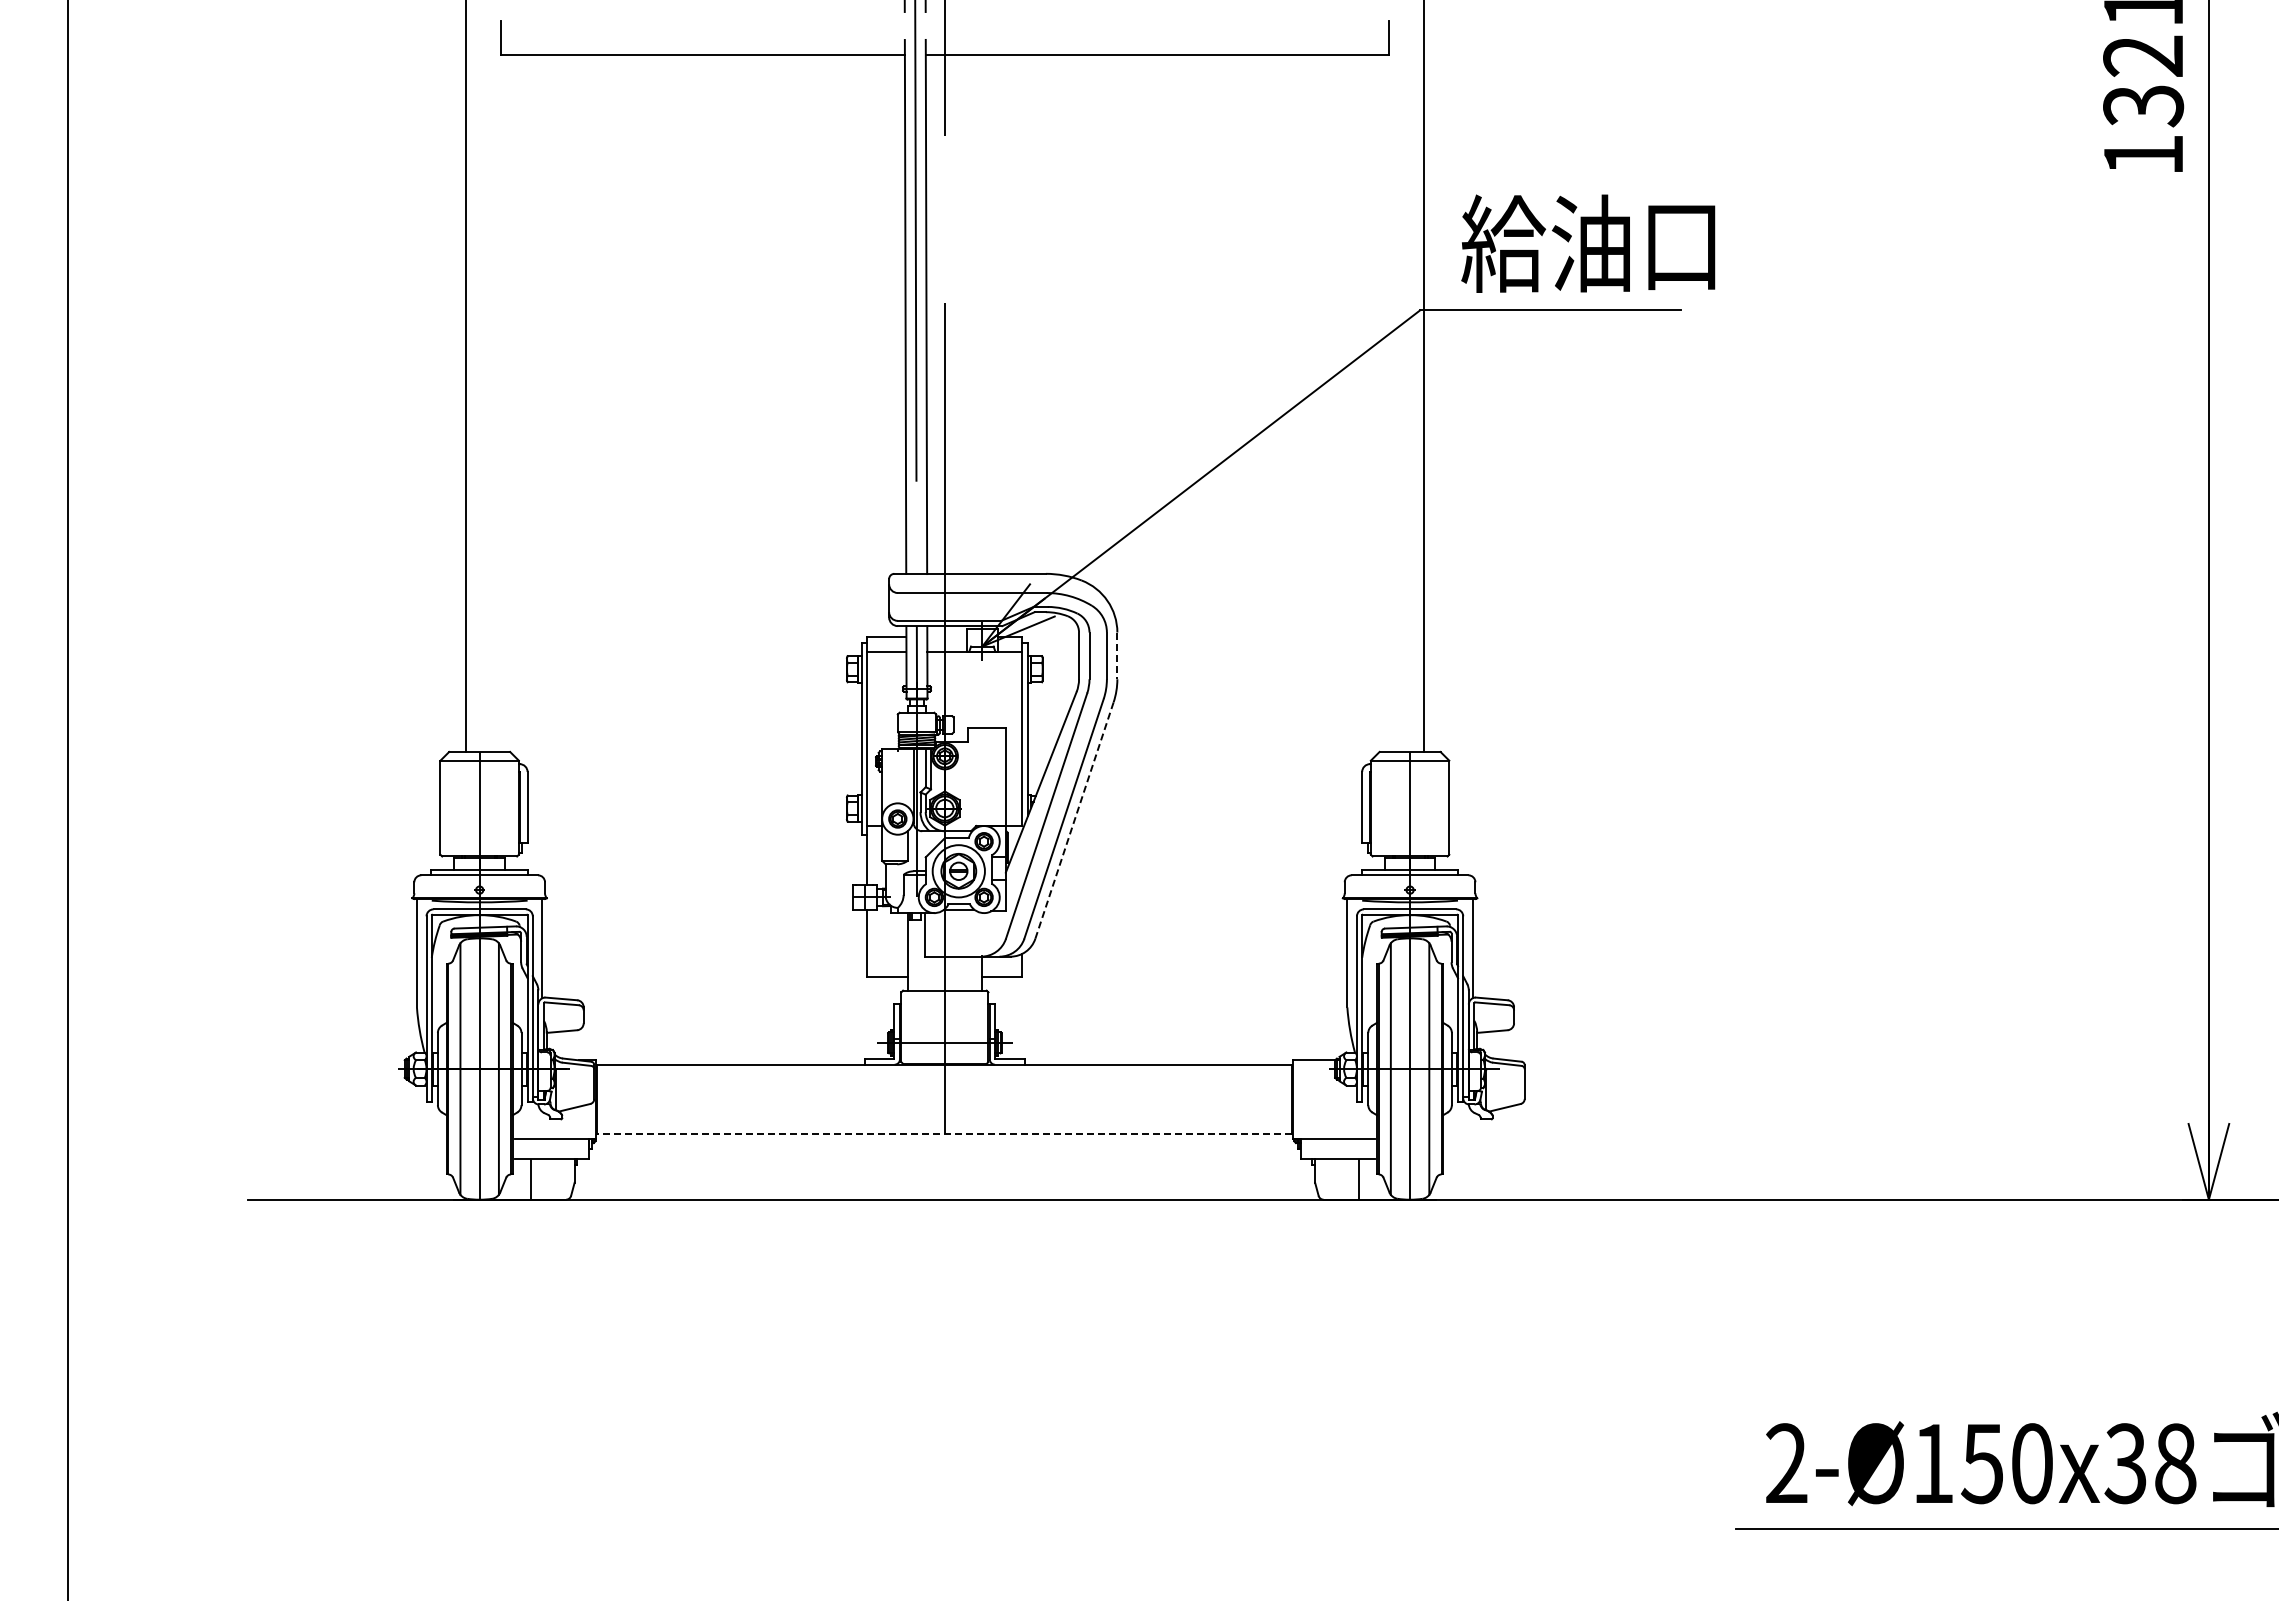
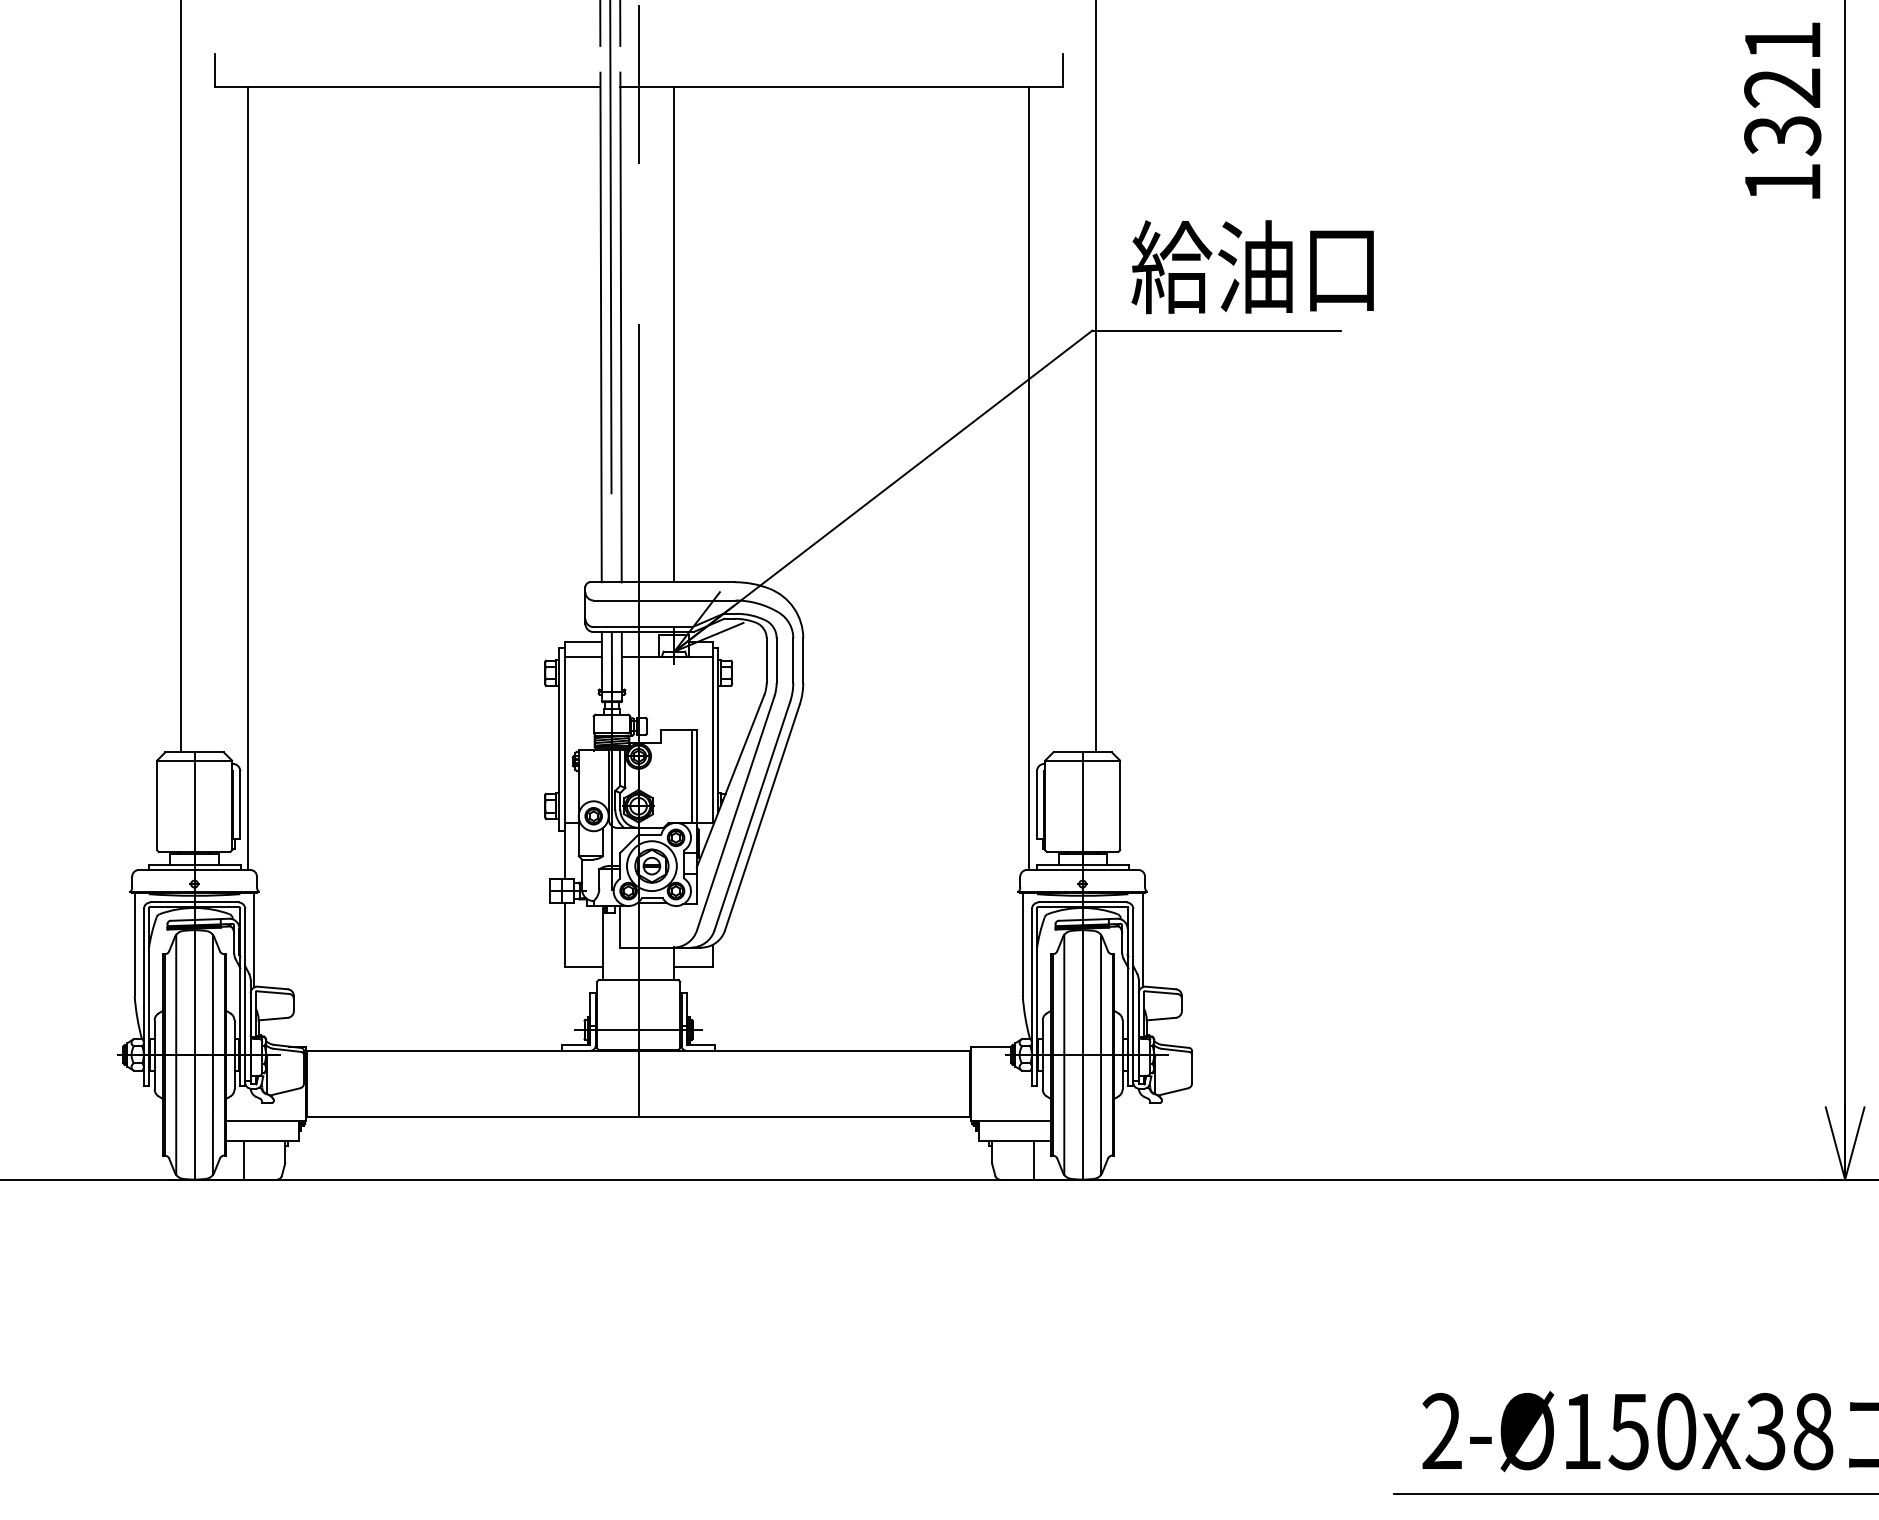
line: (982, 314) -> (674, 334), added
line: (535, 465) -> (247, 478), added
line: (1354, 465) -> (1029, 478), added
line: (1117, 656) -> (803, 661), dashed -> solid
line: (1000, 777) -> (691, 776), added
line: (1074, 820) -> (762, 817), dashed -> solid
line: (944, 1134) -> (638, 1117), dashed -> solid

